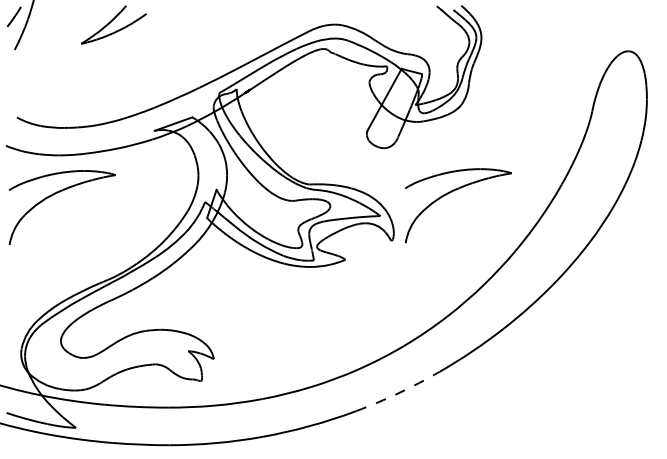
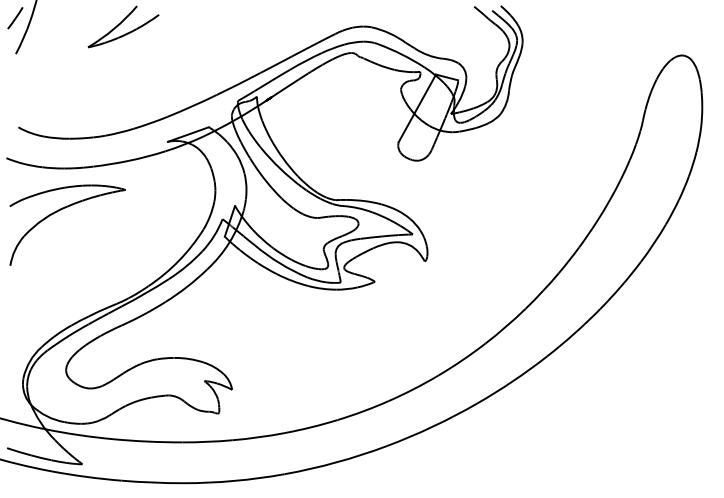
part: (452, 192) -> (491, 208), removed
arc: (398, 392) -> (432, 426), dashed -> solid

